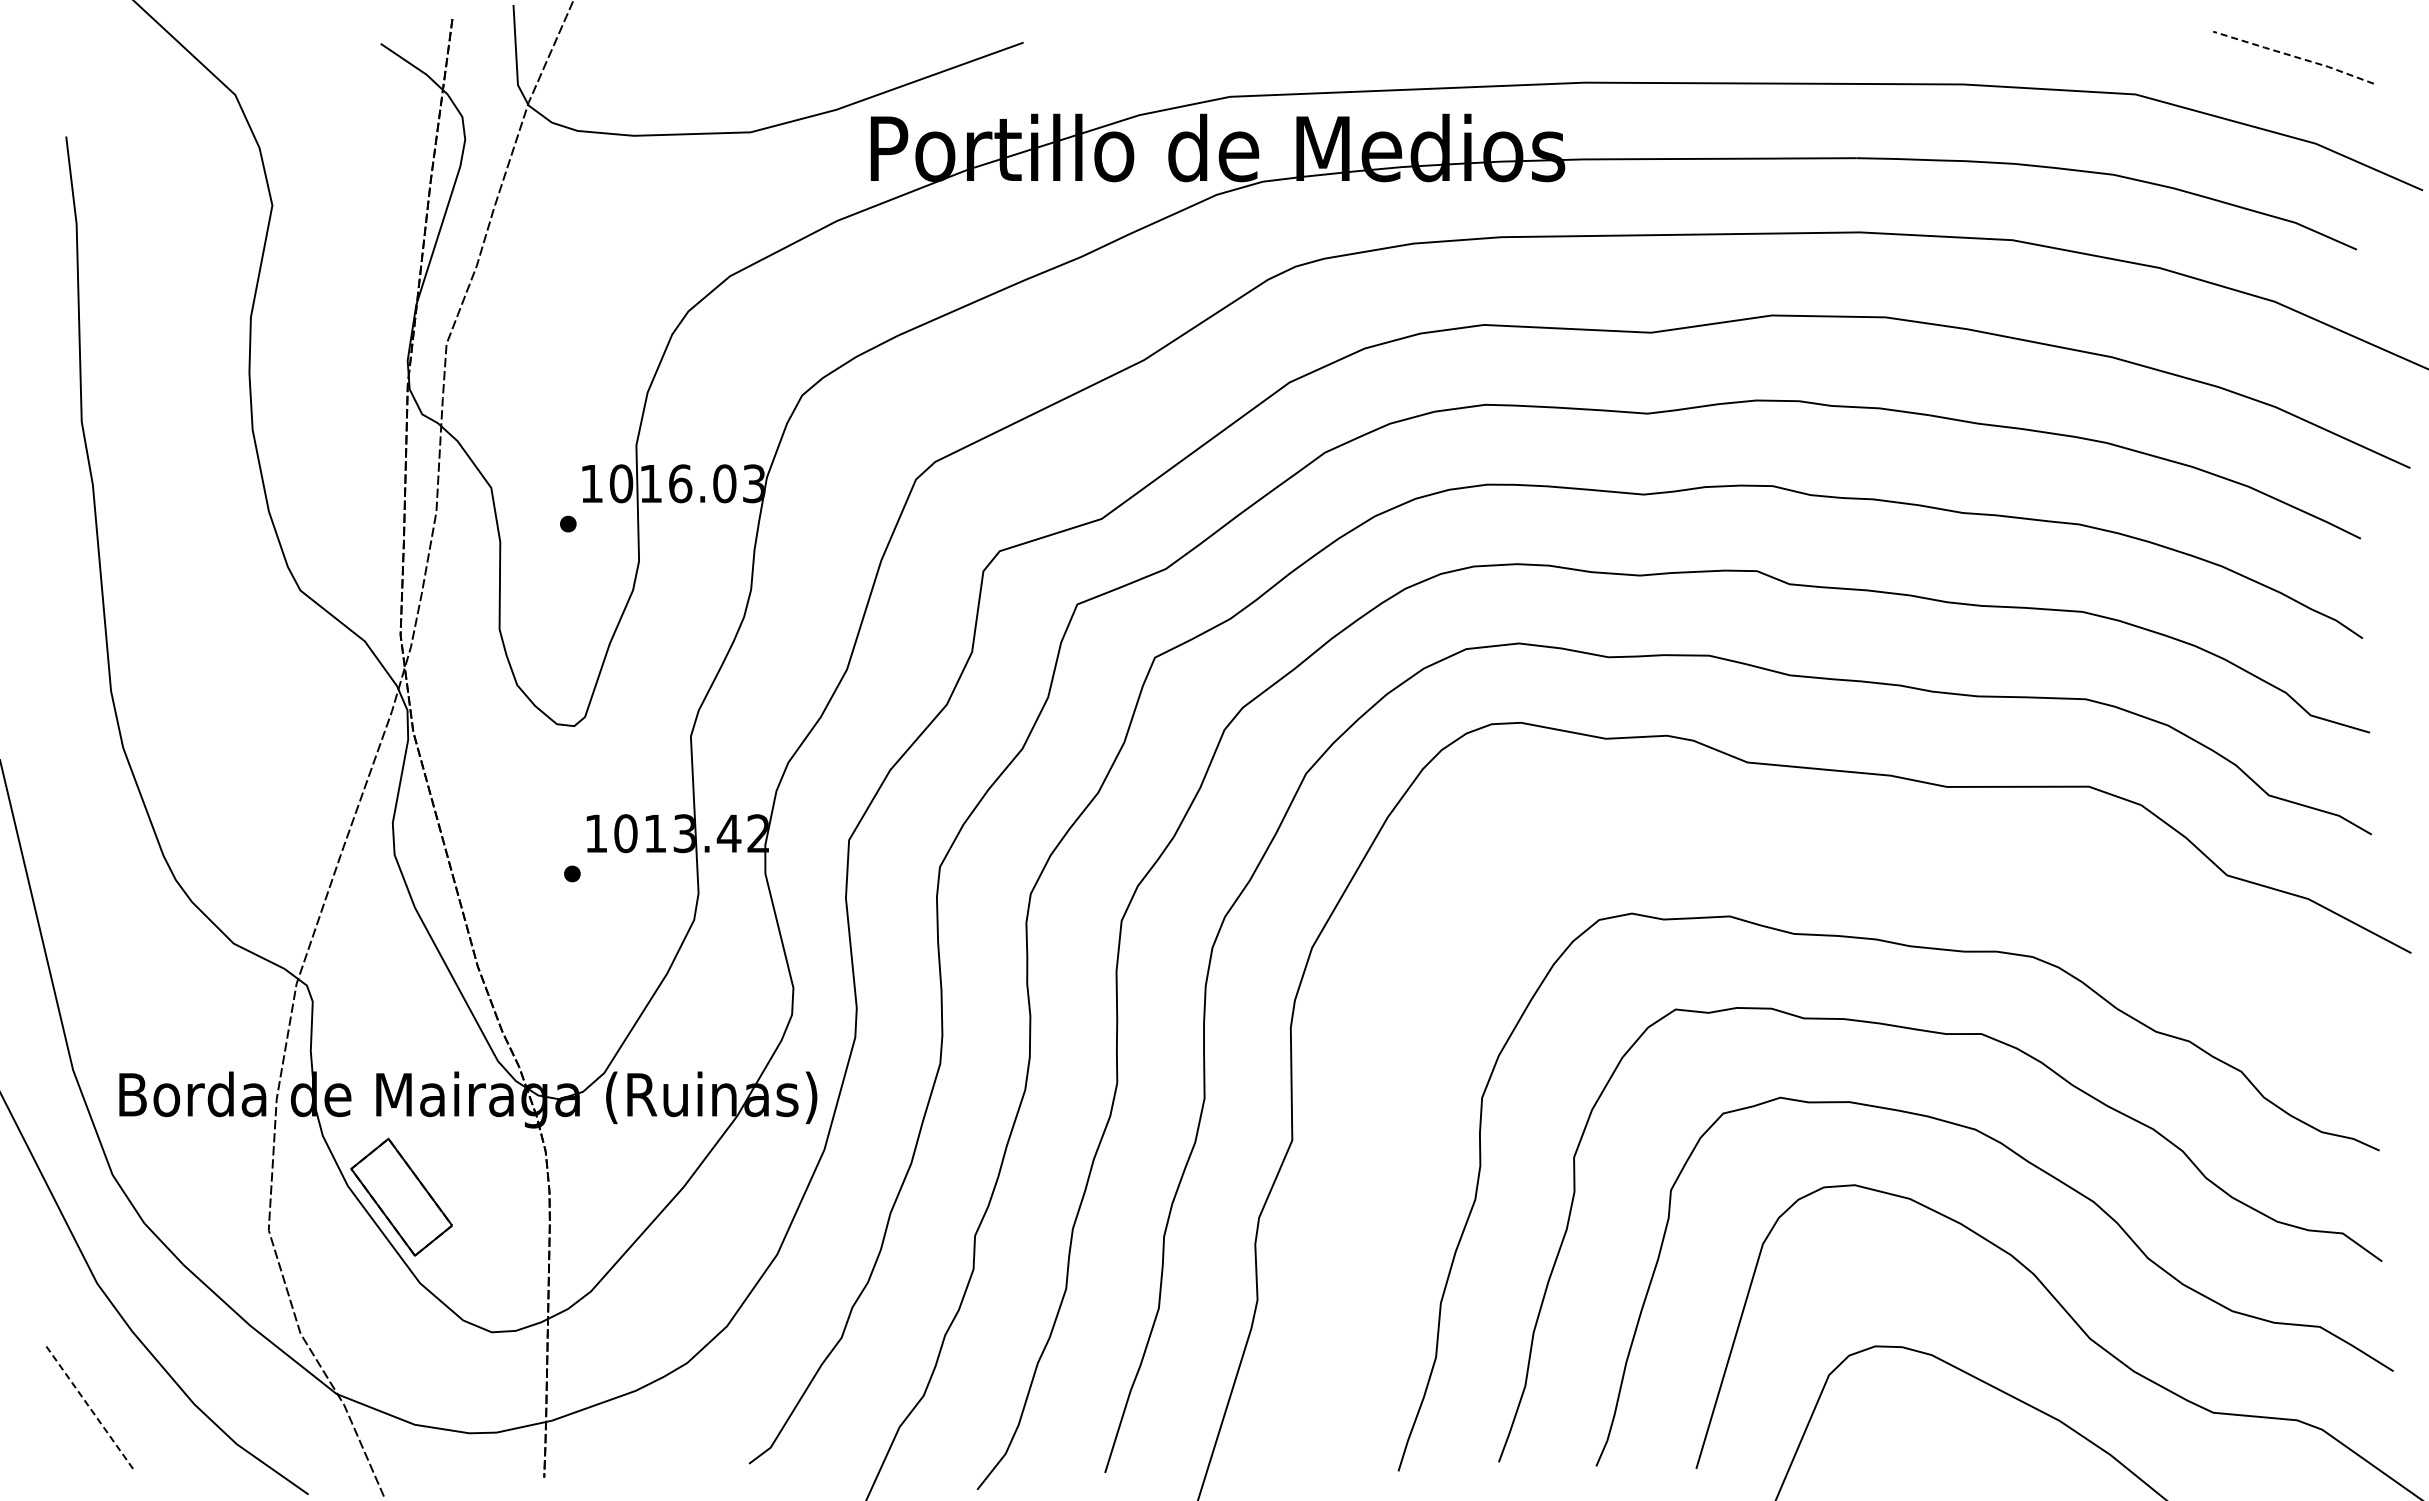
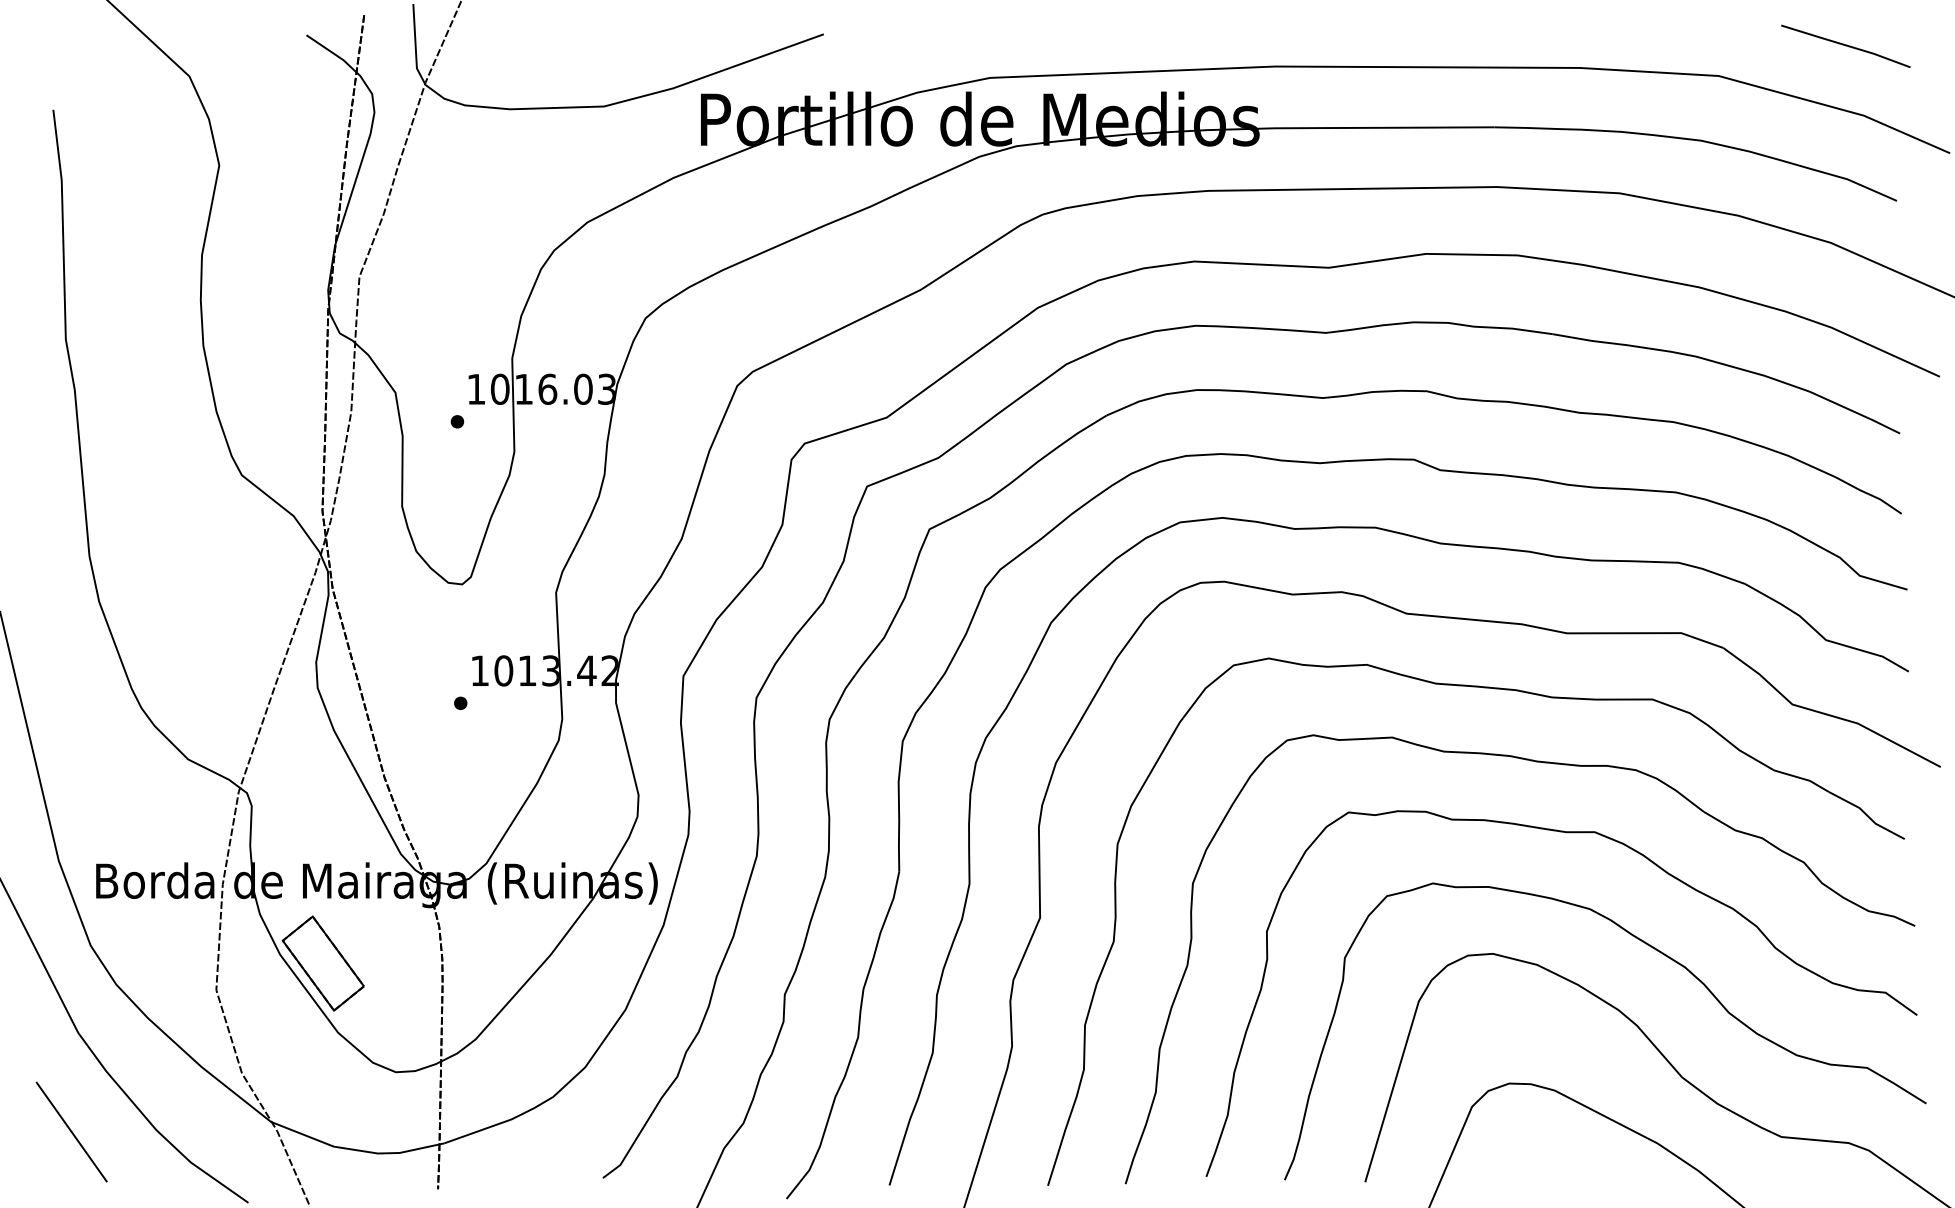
line: (2294, 56) -> (1846, 45), dashed -> solid
part: (1857, 856) -> (1494, 689), added
line: (88, 1406) -> (71, 1131), dashed -> solid

